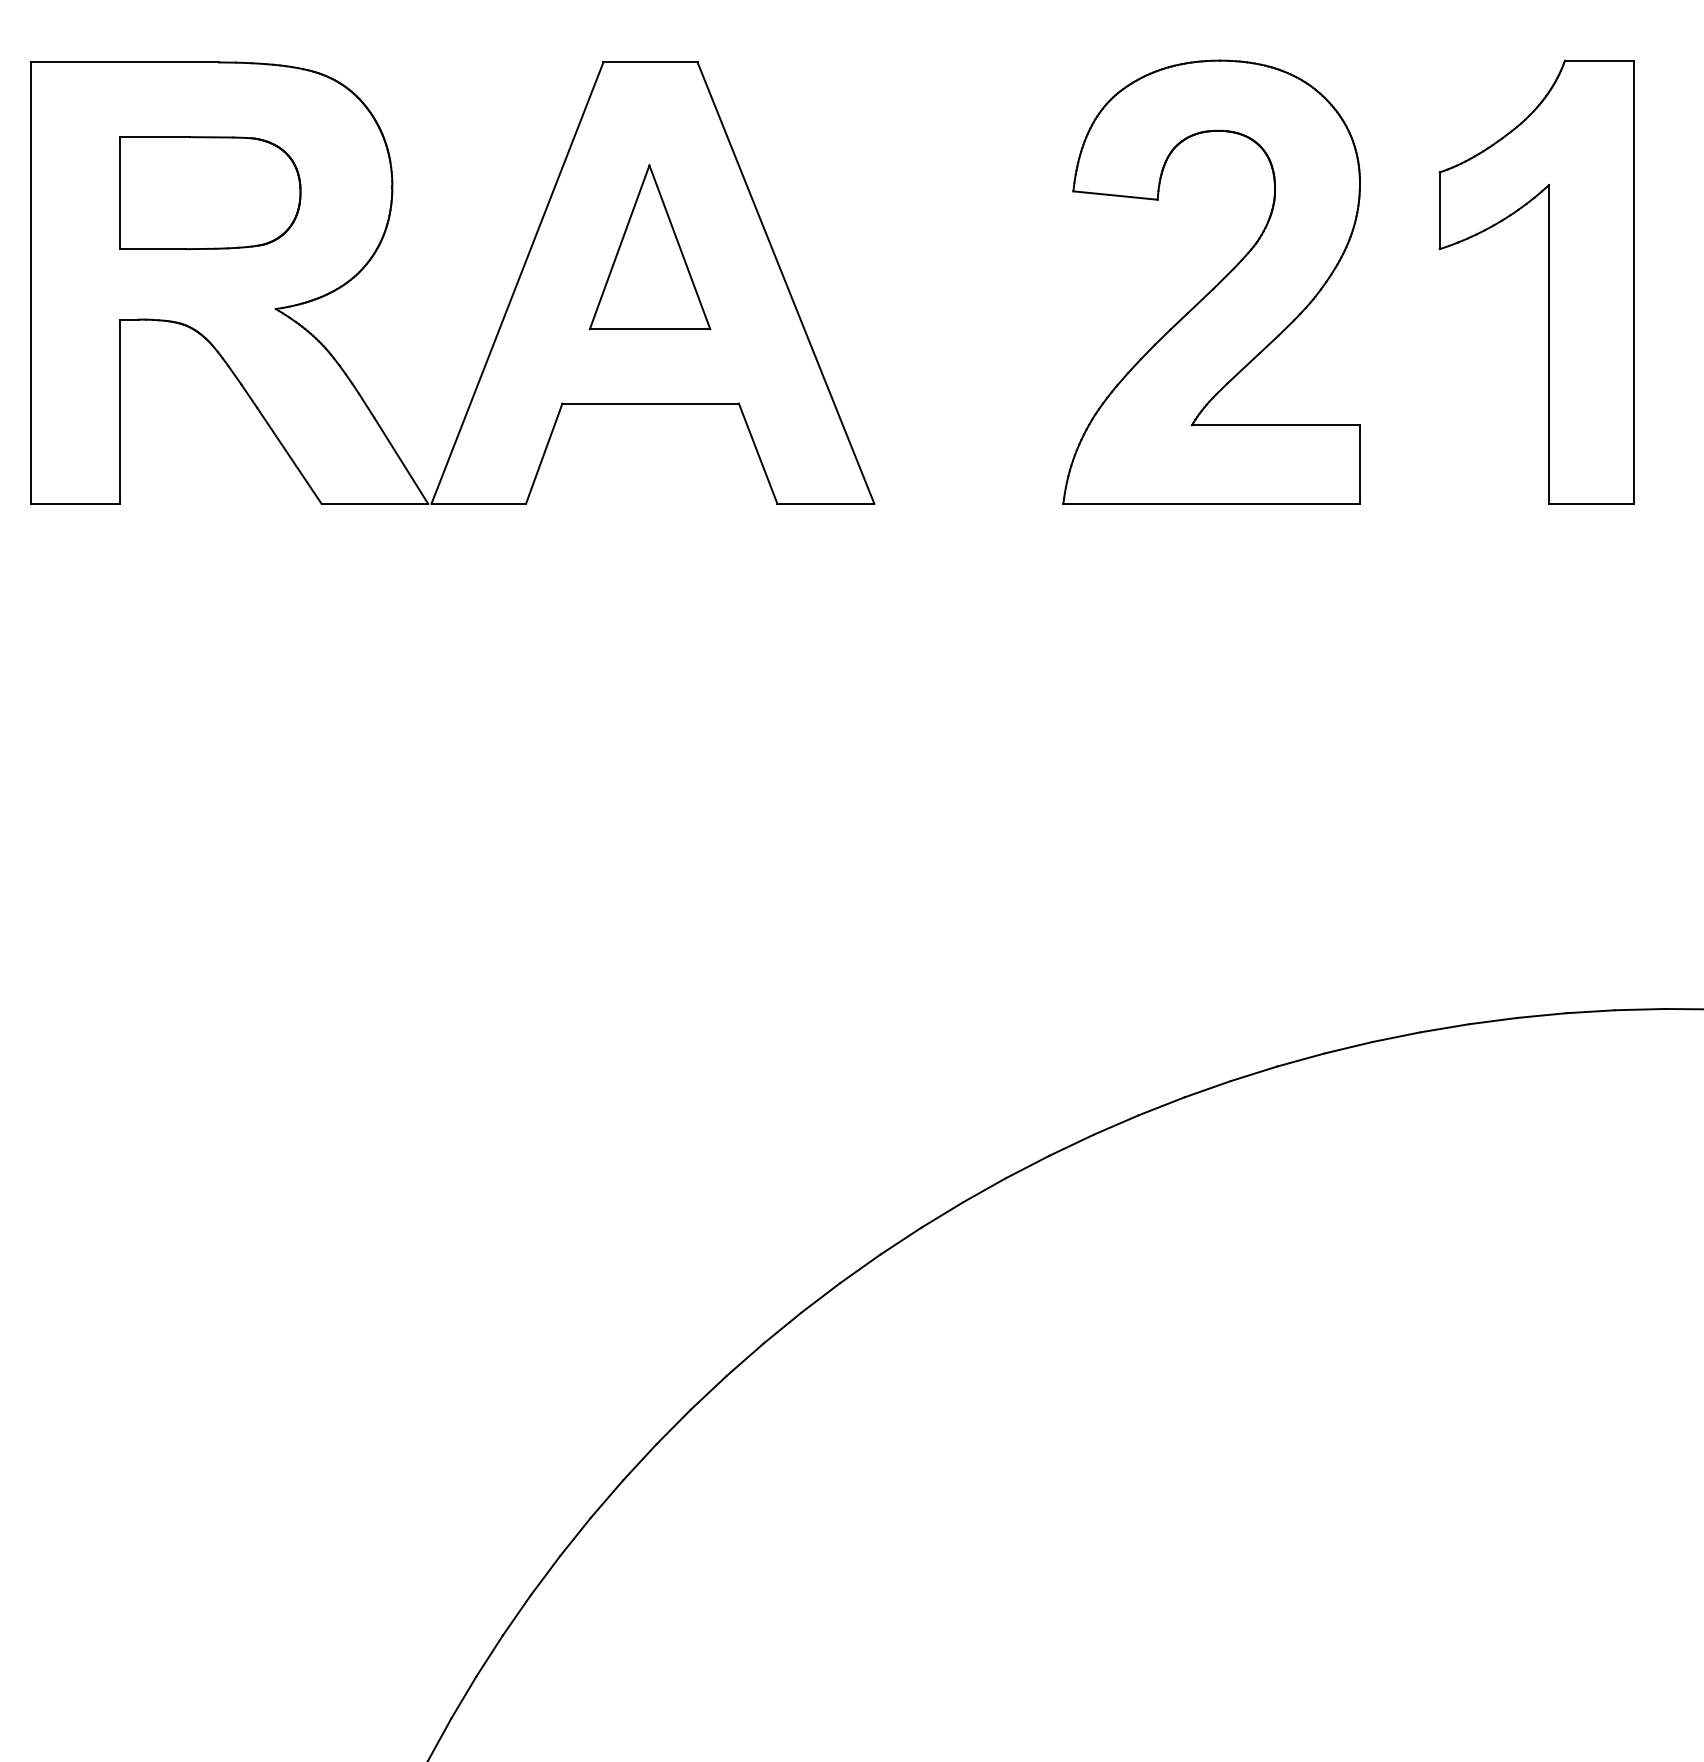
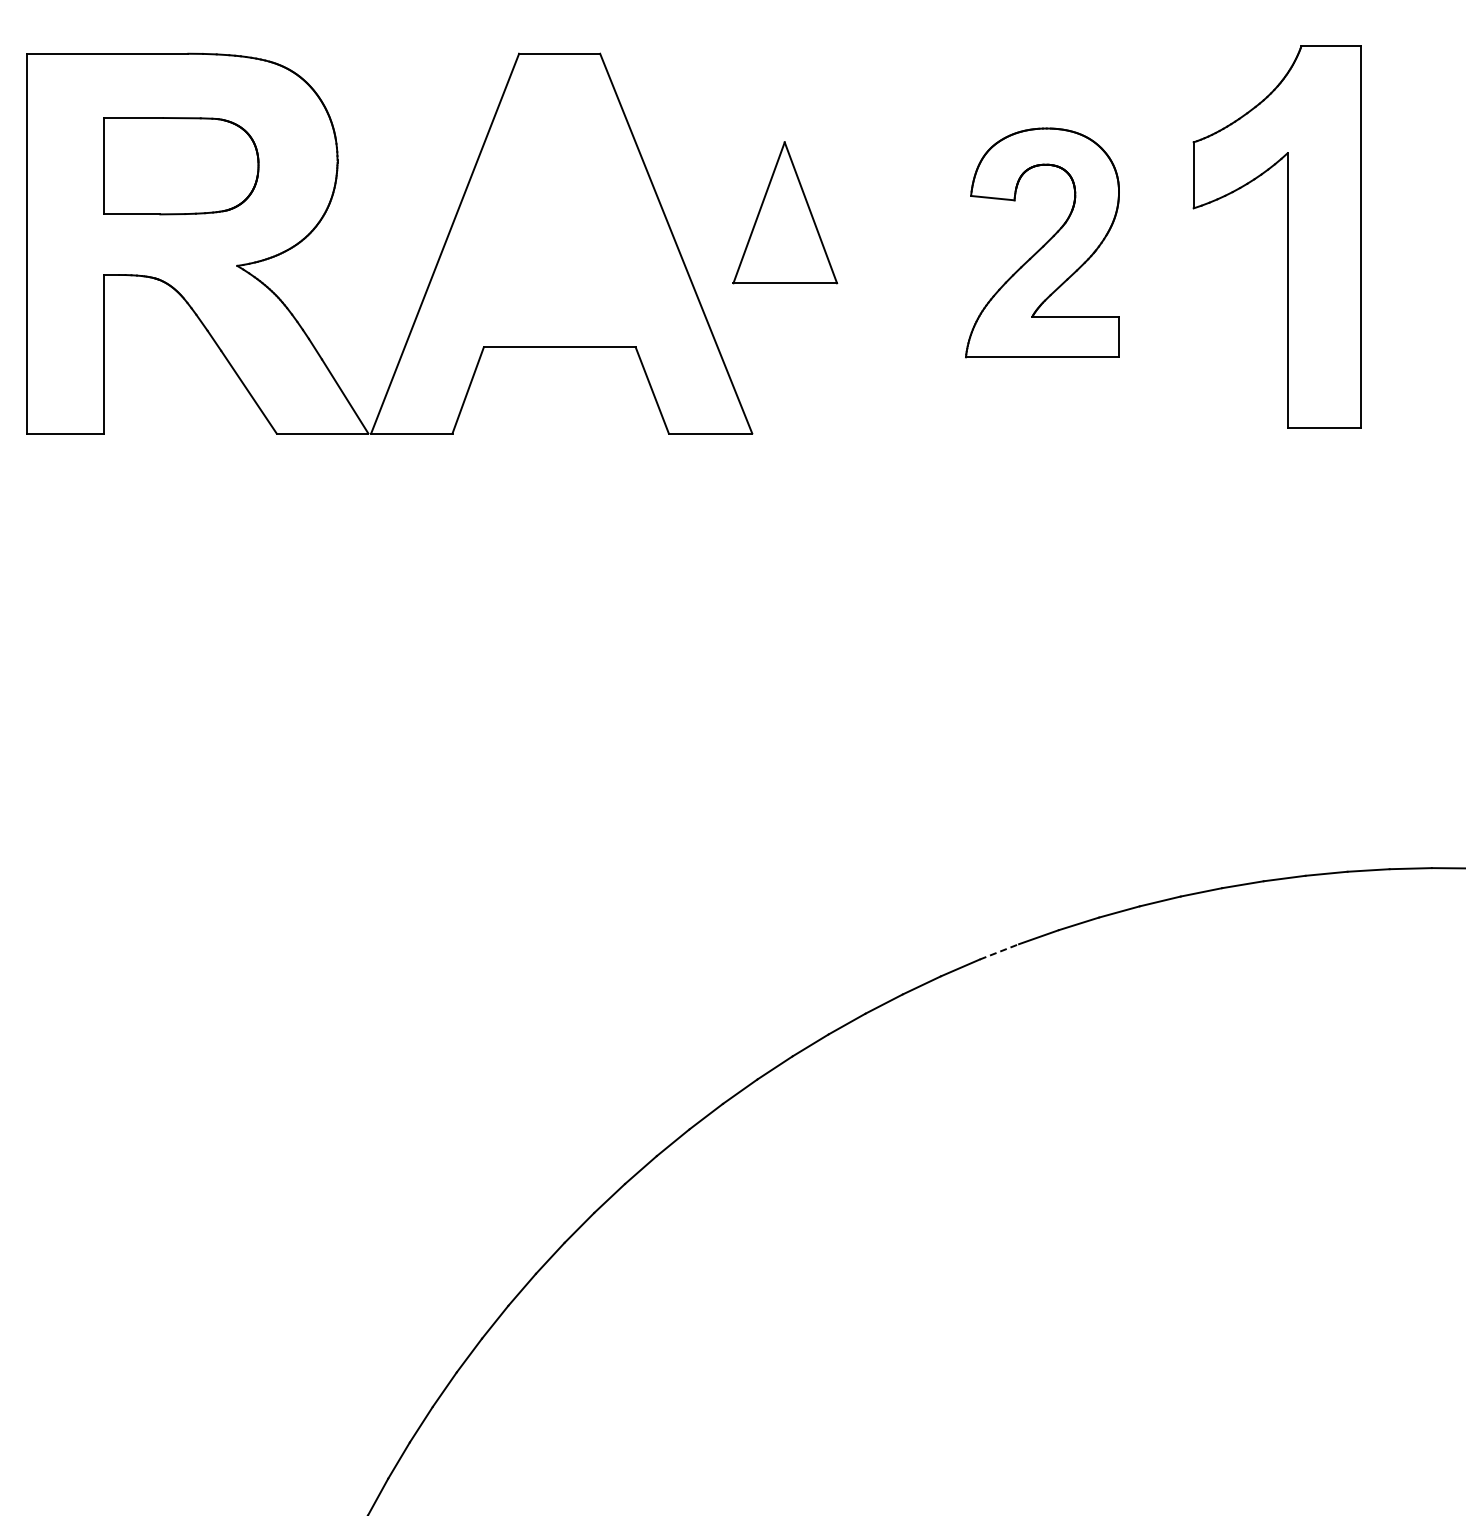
part: (650, 246) -> (785, 212), moved
part: (1211, 281) -> (1042, 242), size x0.6
part: (1548, 281) -> (1287, 236), moved
line: (1161, 1105) -> (999, 951), solid -> dashed

